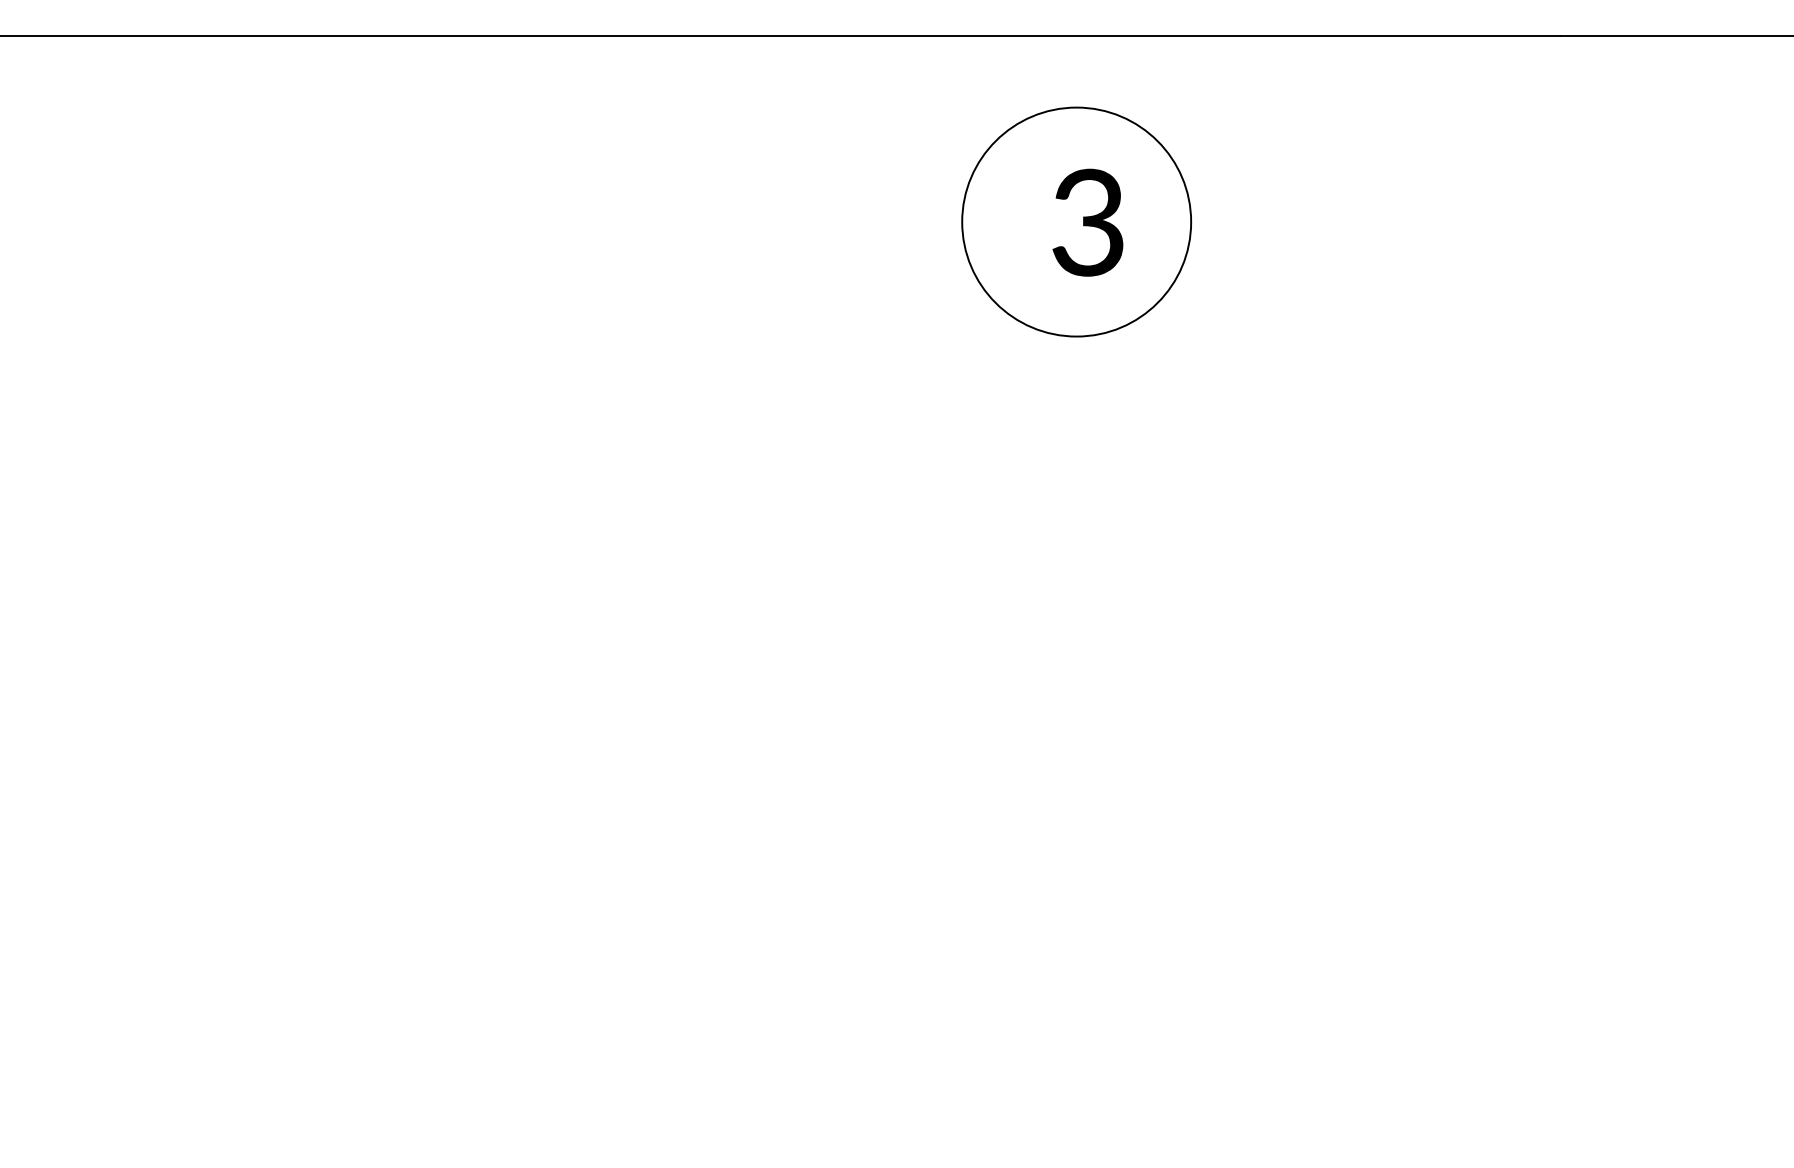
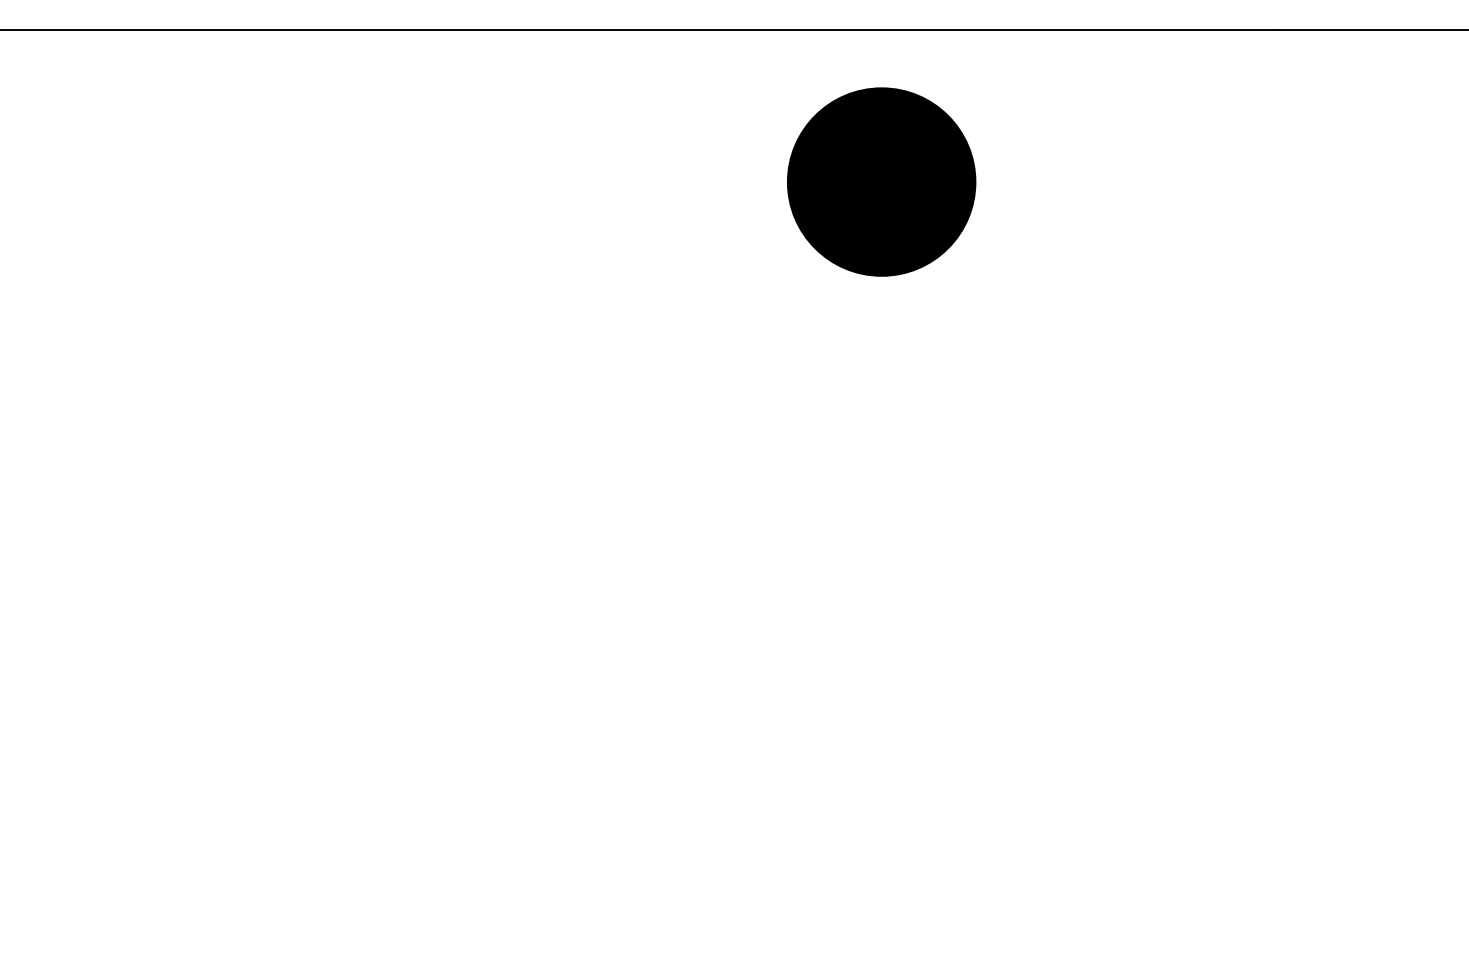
fill: (1076, 221) -> (881, 181), added

